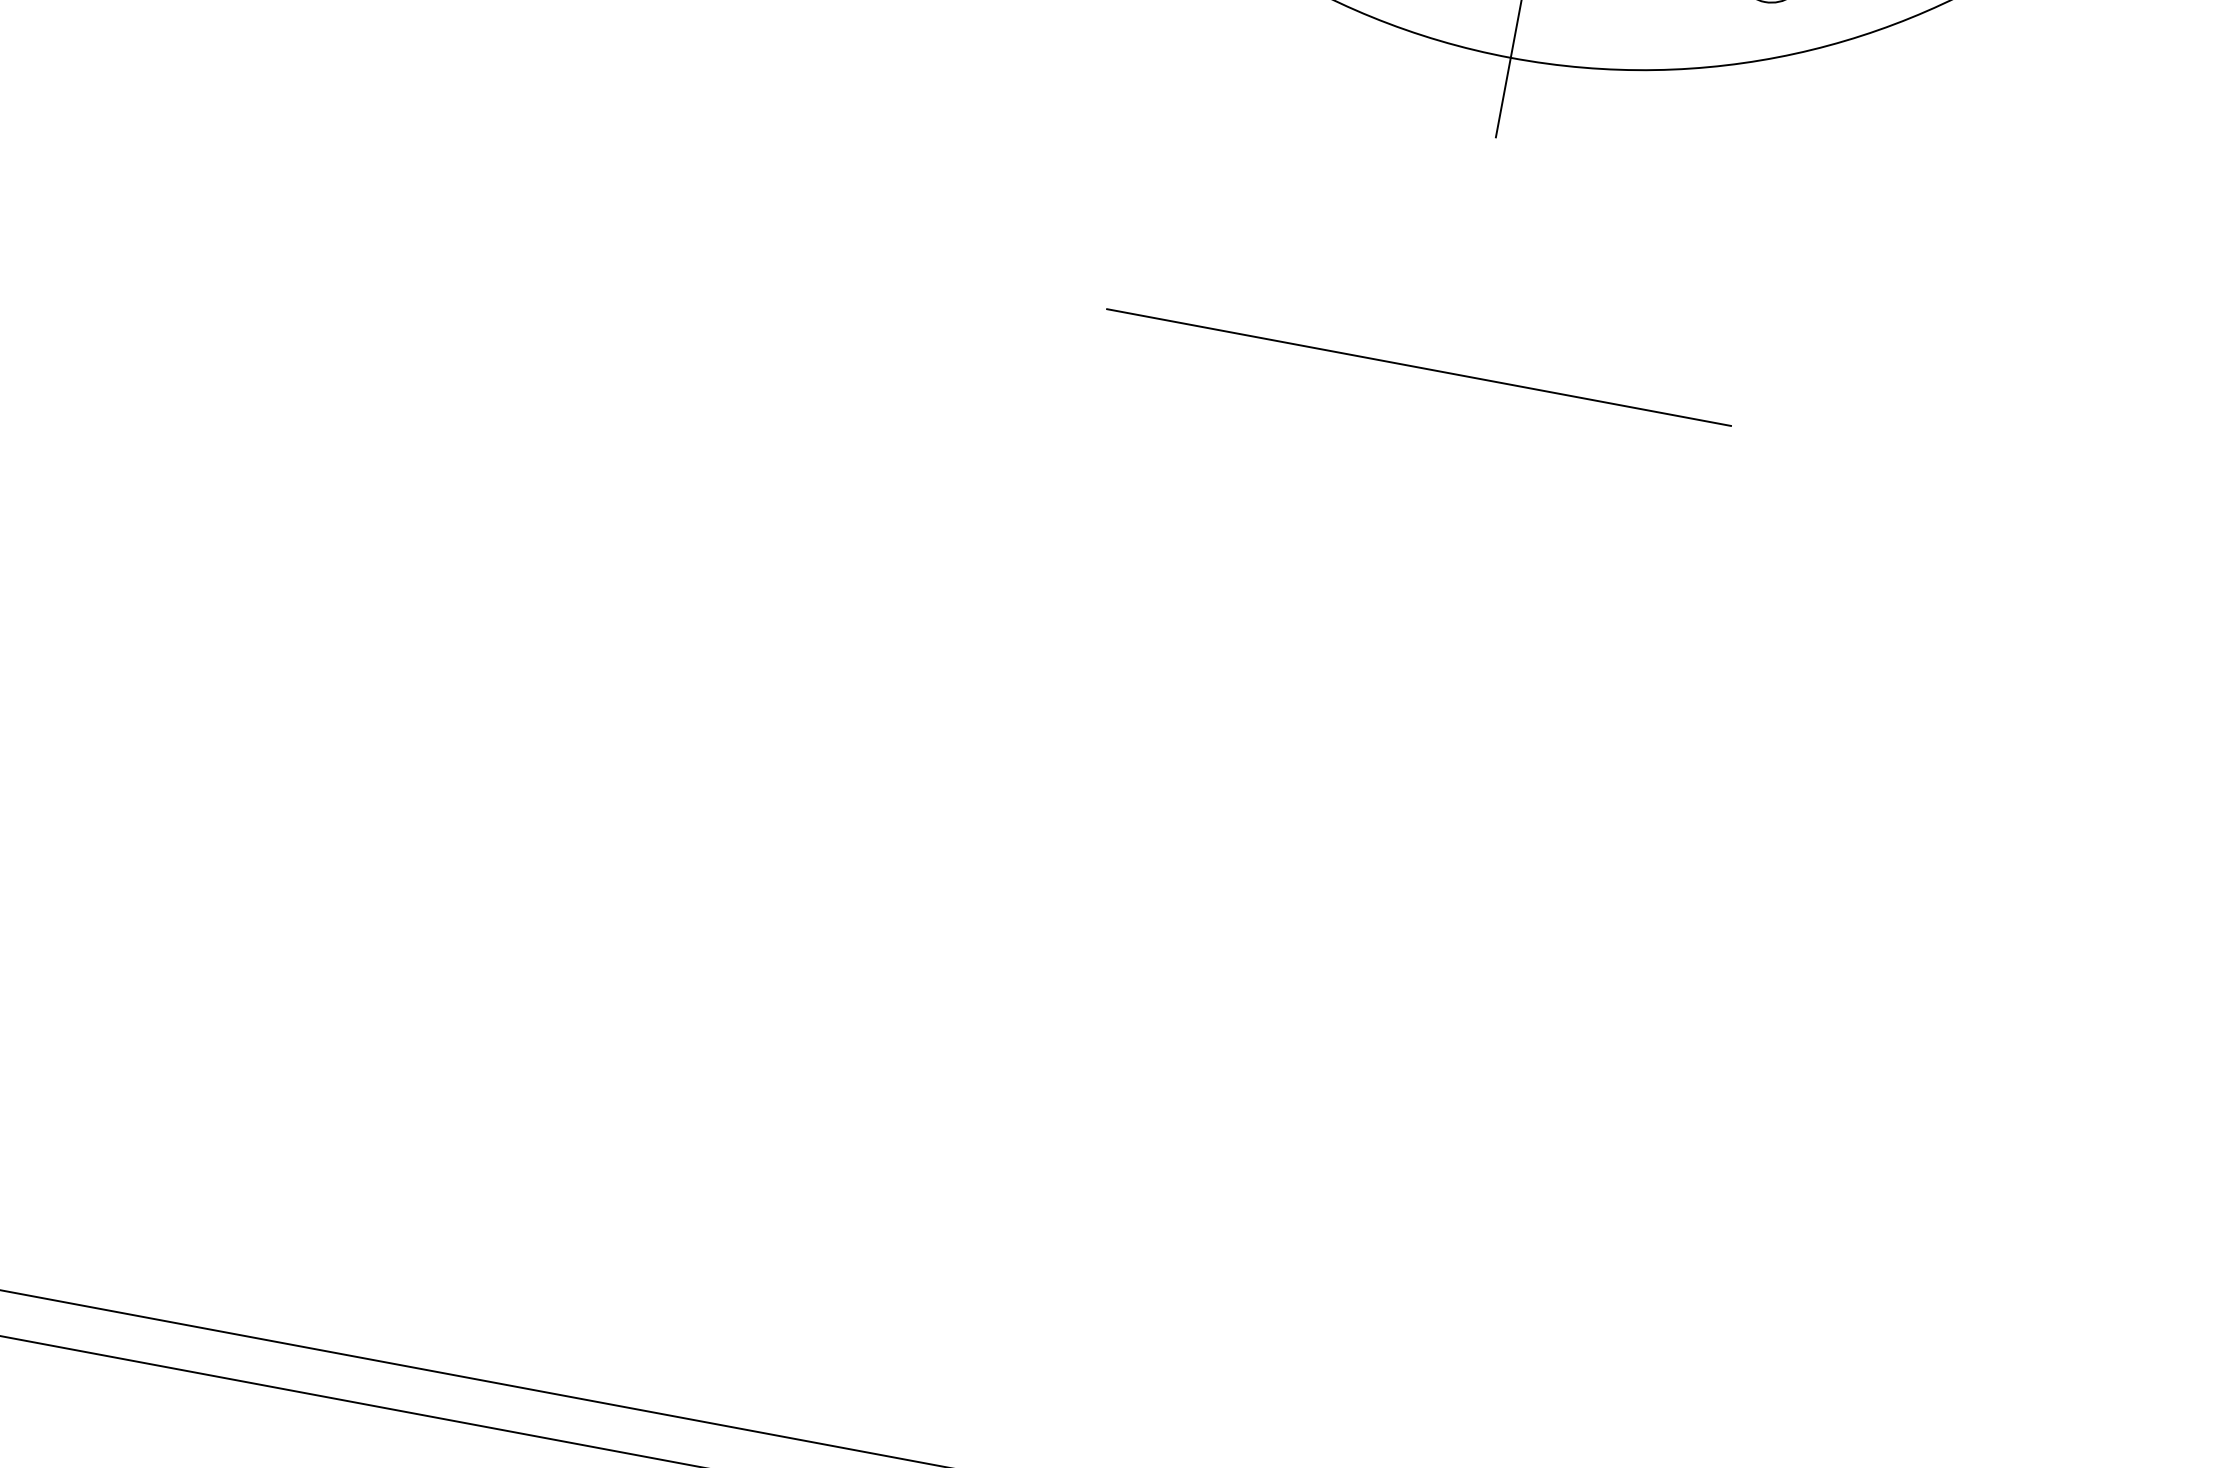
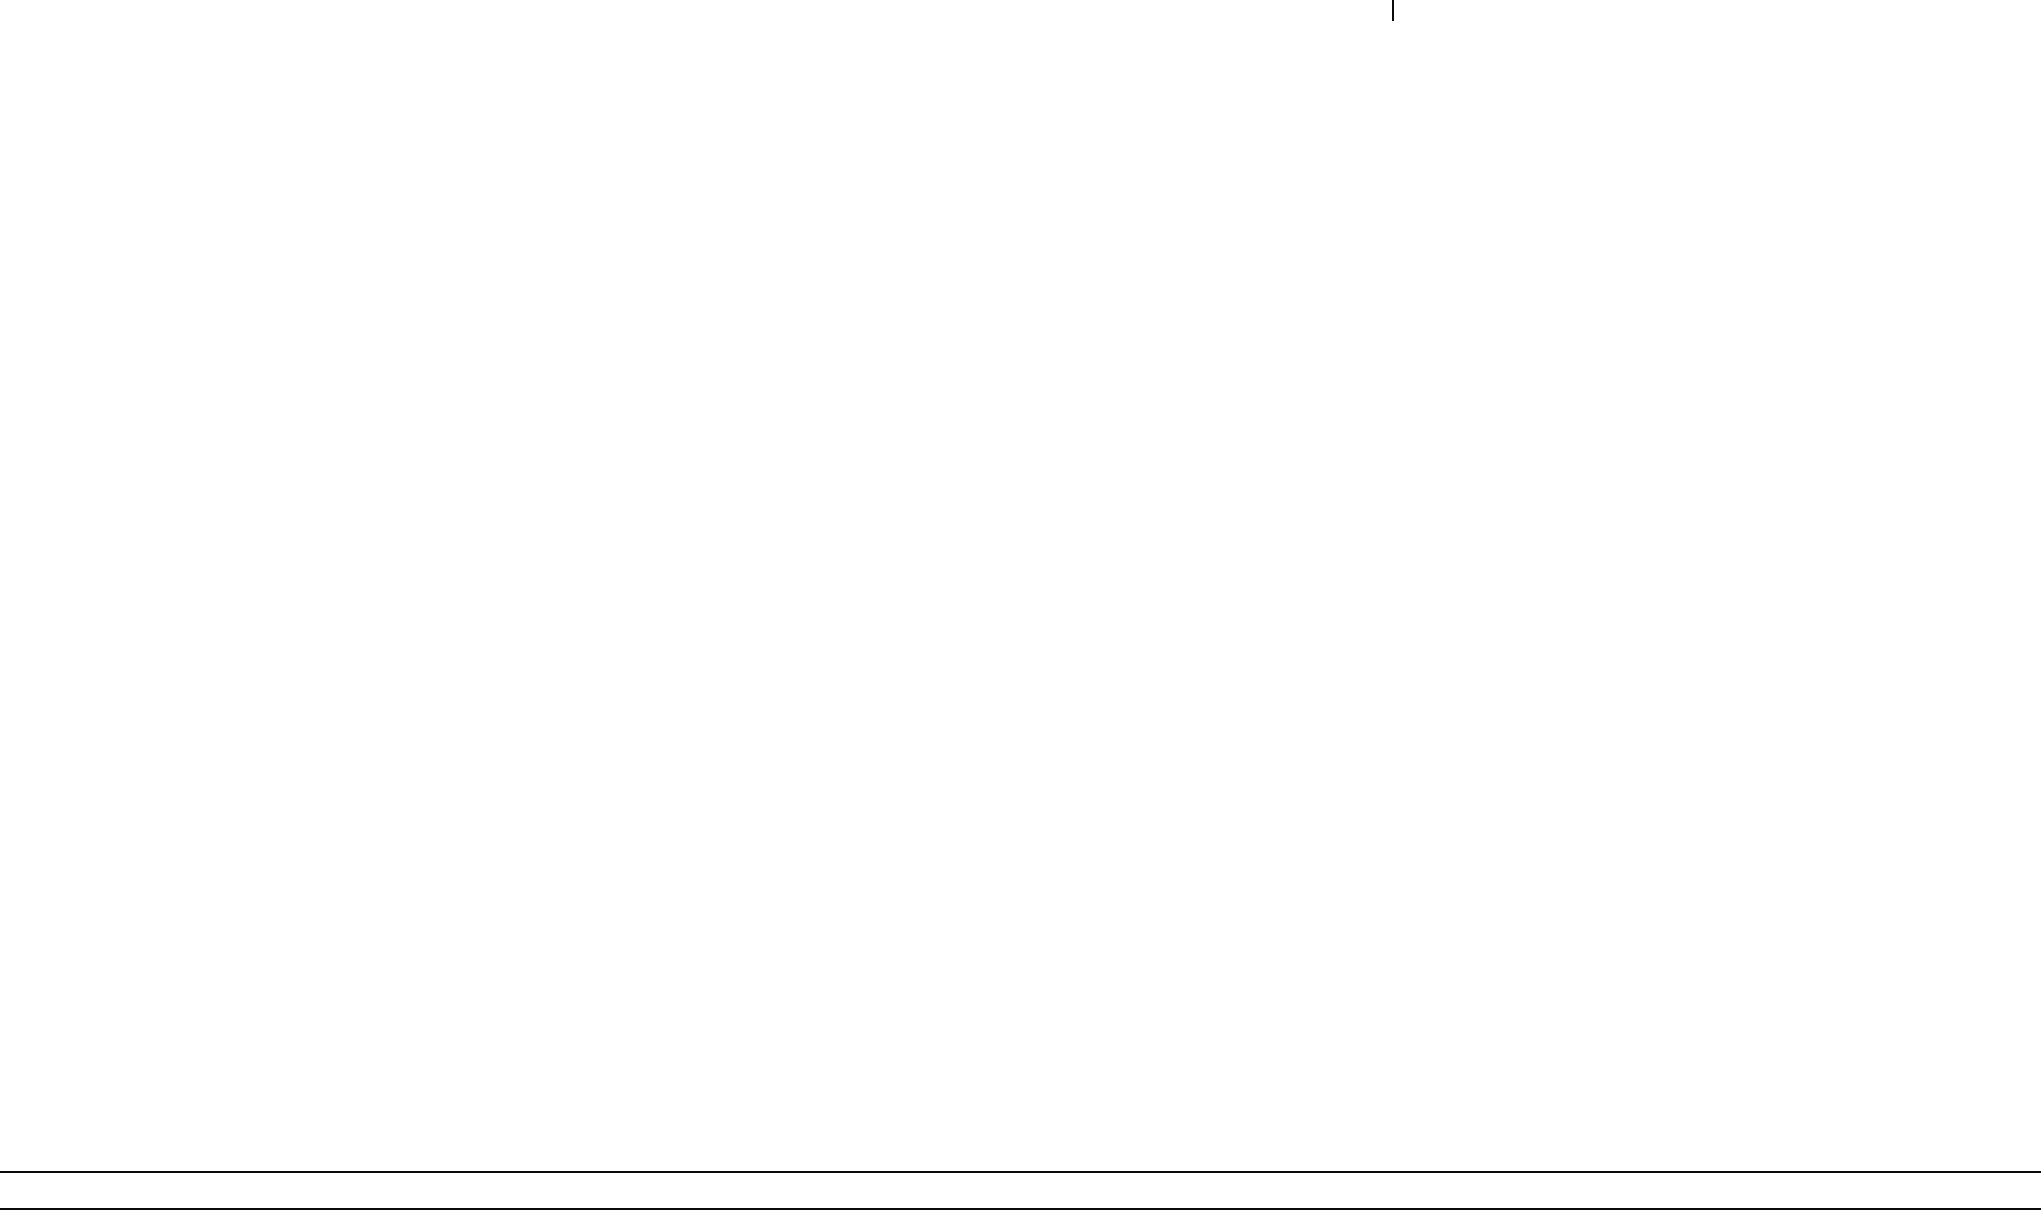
line: (1418, 367) -> (1365, 216), removed

